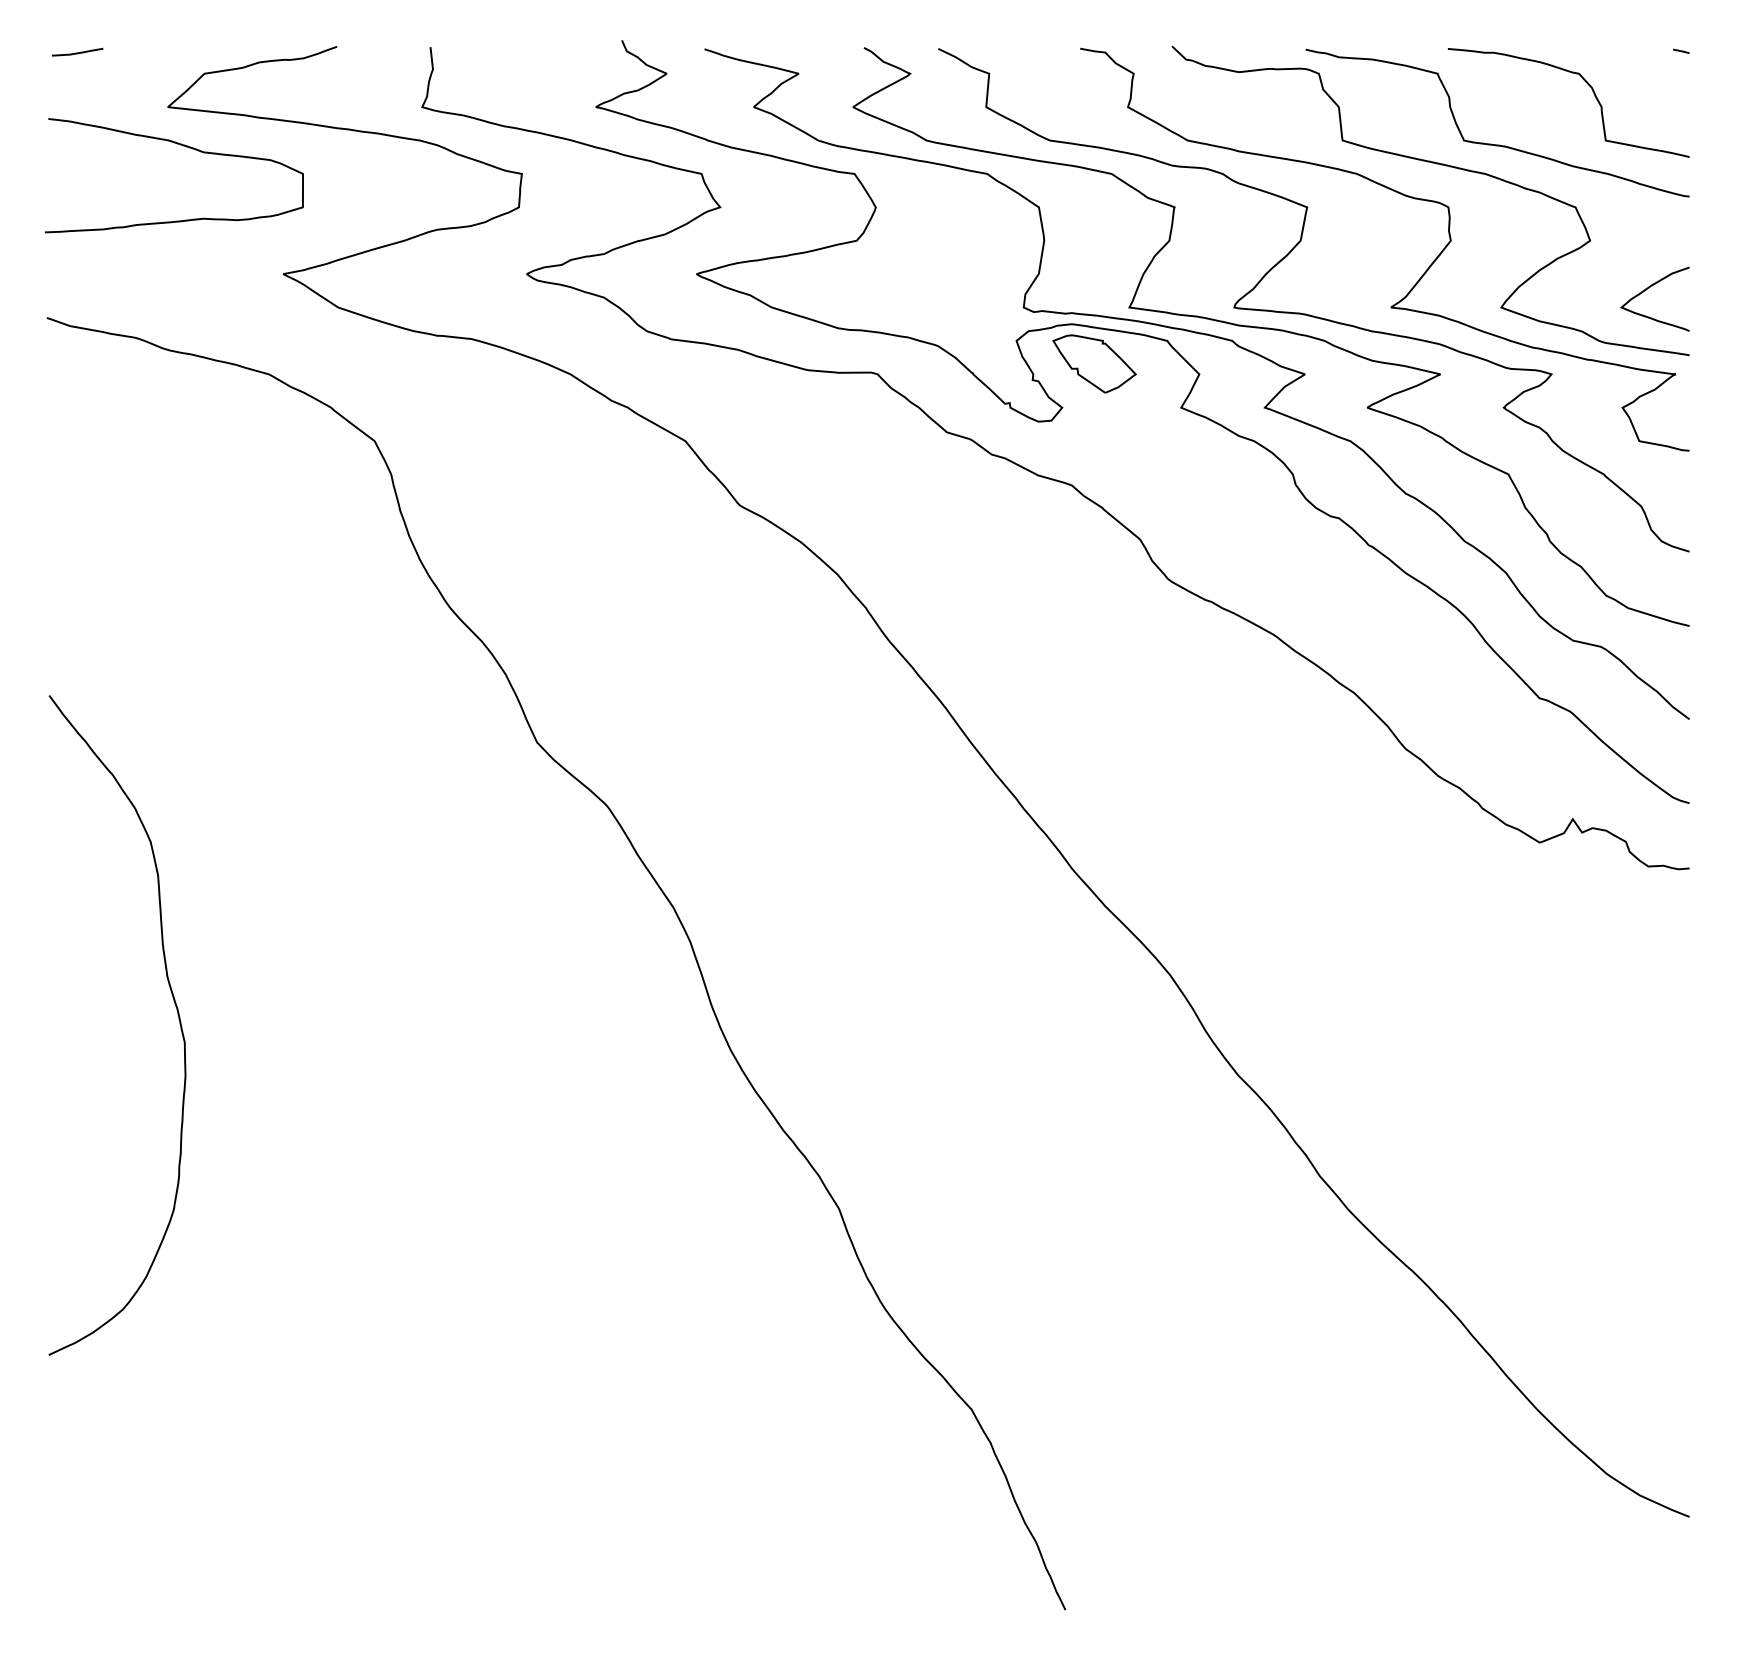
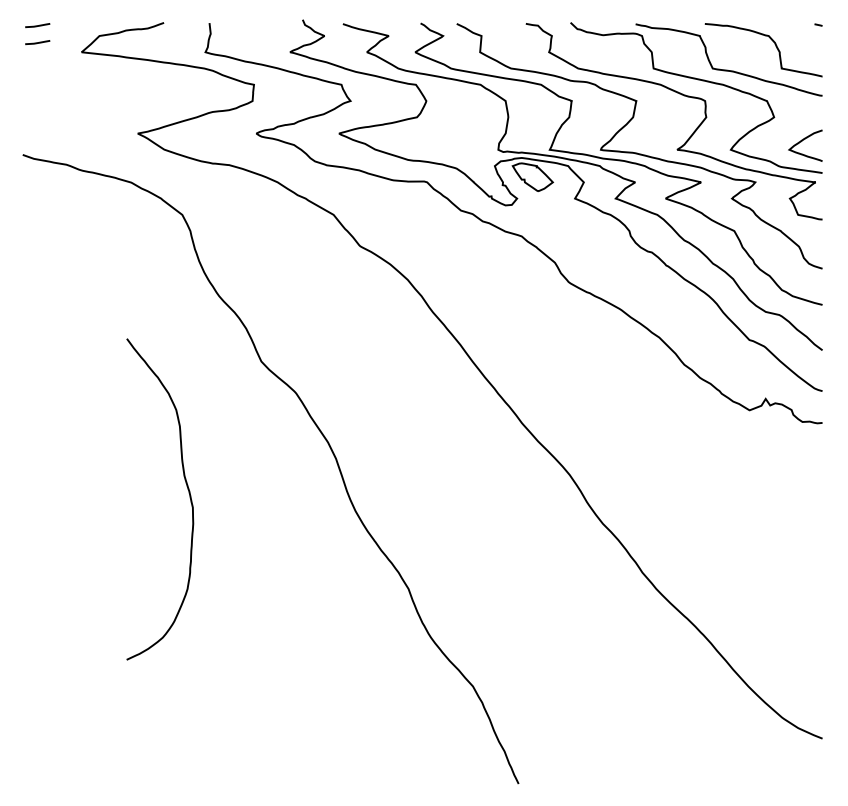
line: (77, 87) -> (37, 42), added
curve: (179, 146) -> (87, 71), removed
curve: (175, 1013) -> (188, 493), moved

